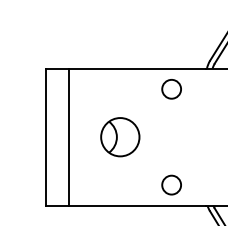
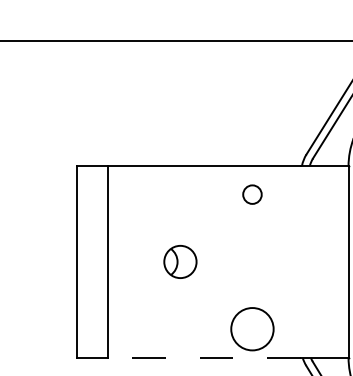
circle: (171, 89) -> (252, 194), size x0.7
part: (120, 136) -> (180, 261), size x0.6
circle: (171, 184) -> (252, 328), size x1.6
line: (136, 206) -> (203, 358), solid -> dashed

